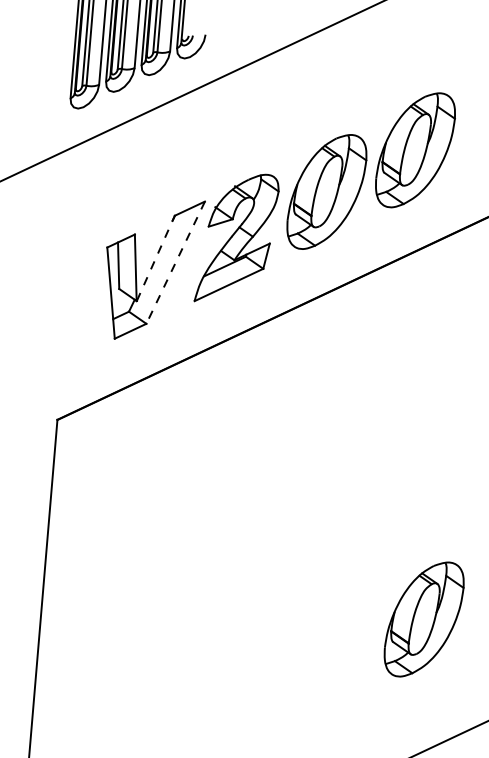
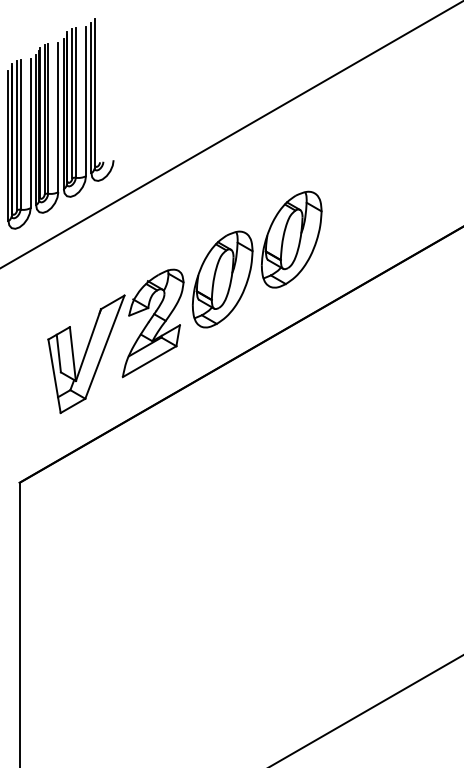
line: (155, 258) -> (88, 345), dashed -> solid
line: (175, 263) -> (104, 347), dashed -> solid
part: (423, 619) -> (330, 619), removed

